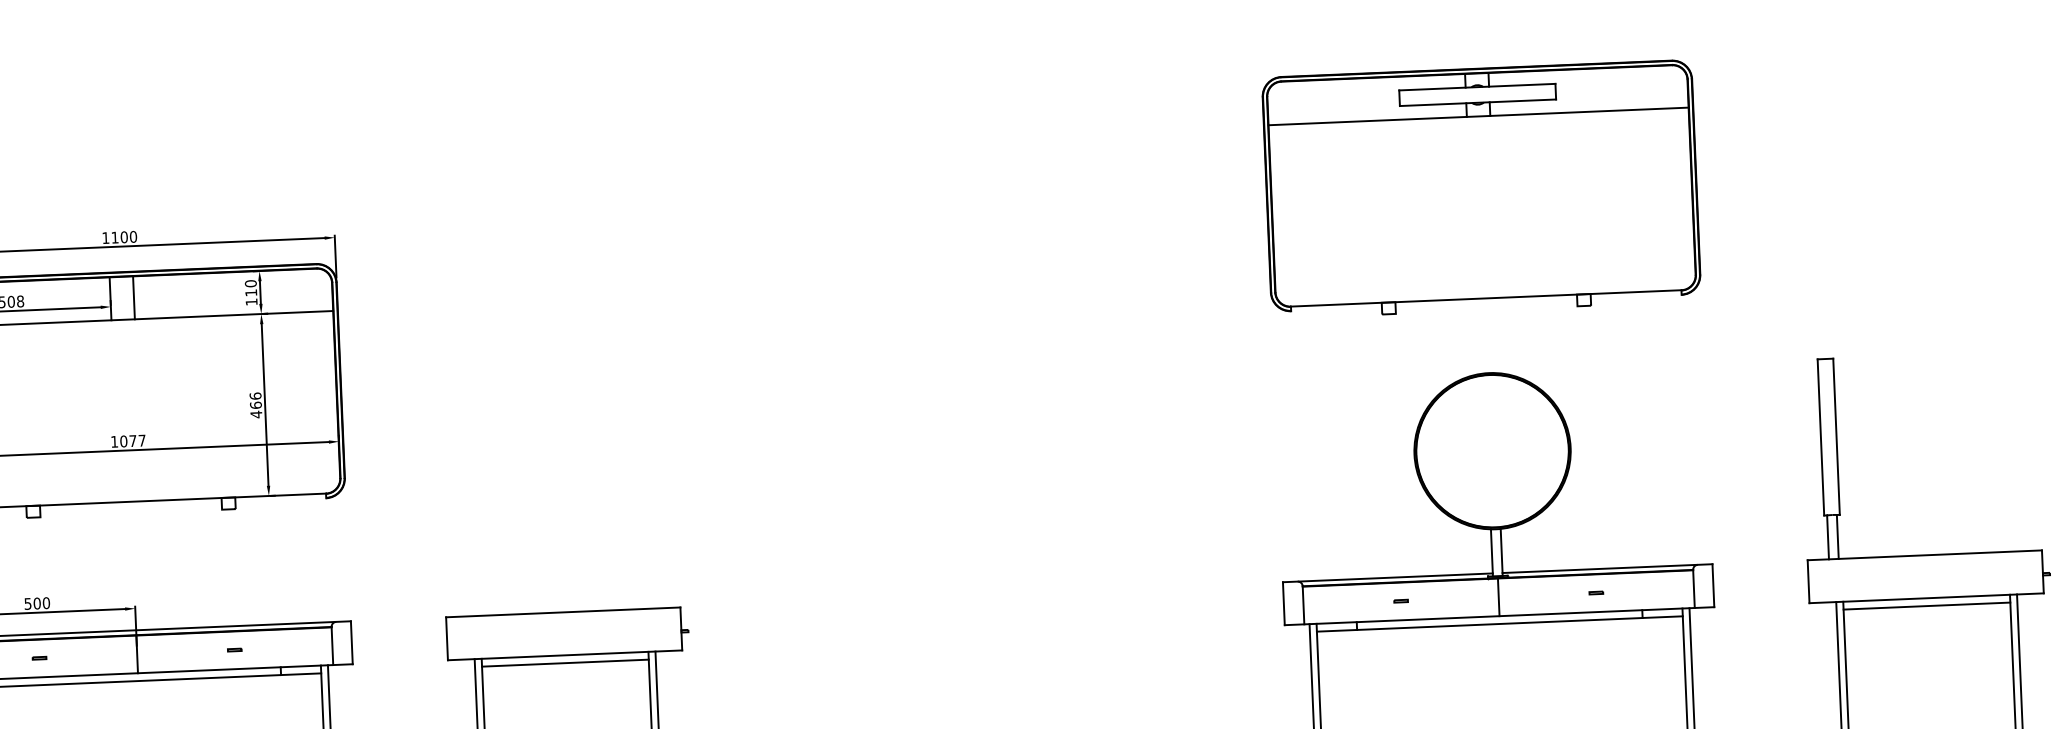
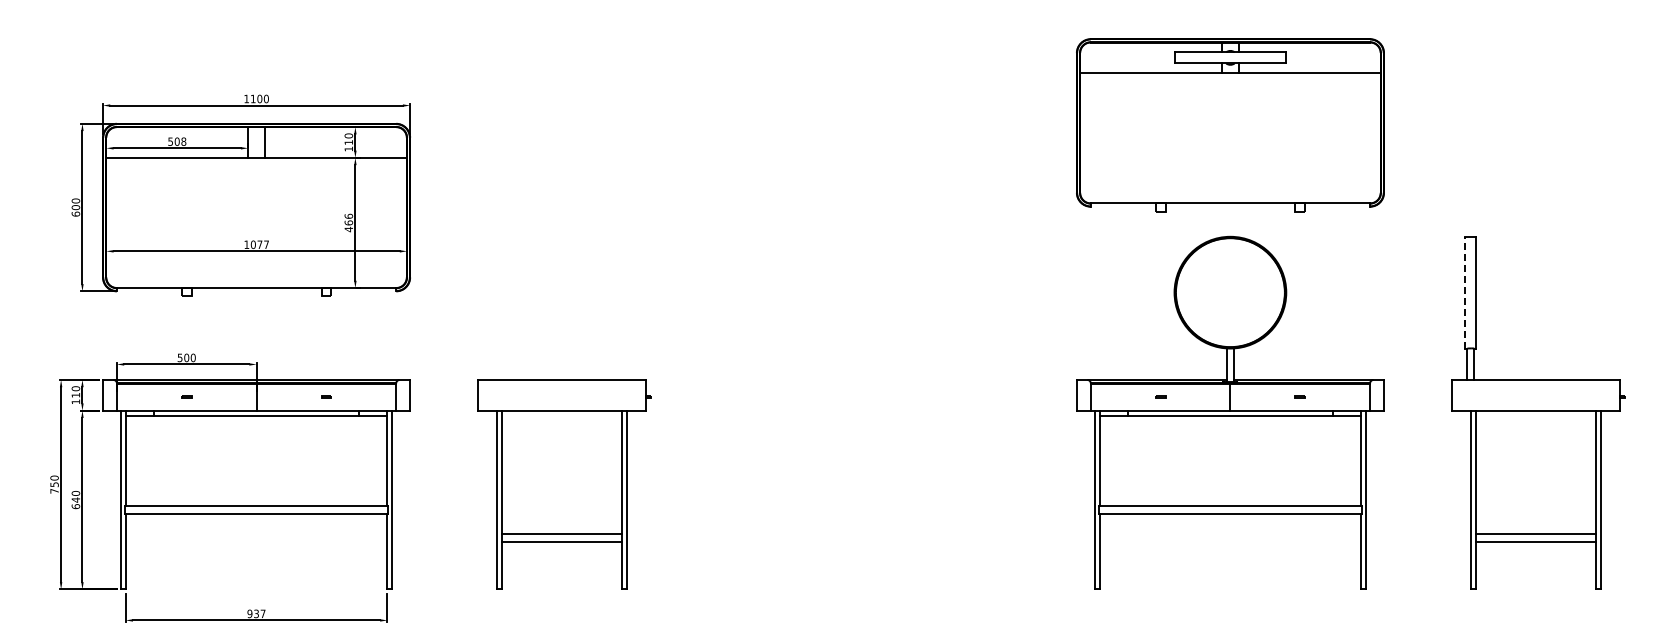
part: (1481, 189) -> (1230, 125), moved
line: (1821, 437) -> (1465, 292), solid -> dashed
line: (1926, 606) -> (1535, 416), removed
line: (564, 663) -> (561, 416), removed

